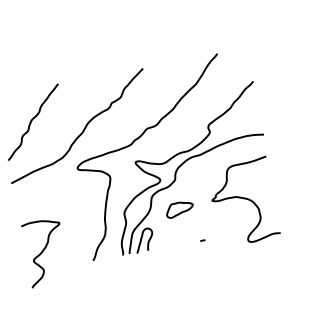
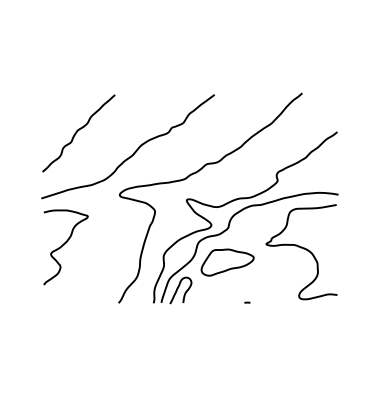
curve: (244, 199) -> (303, 249), moved
part: (179, 209) -> (227, 262), size x1.67
curve: (43, 251) -> (64, 245), moved

